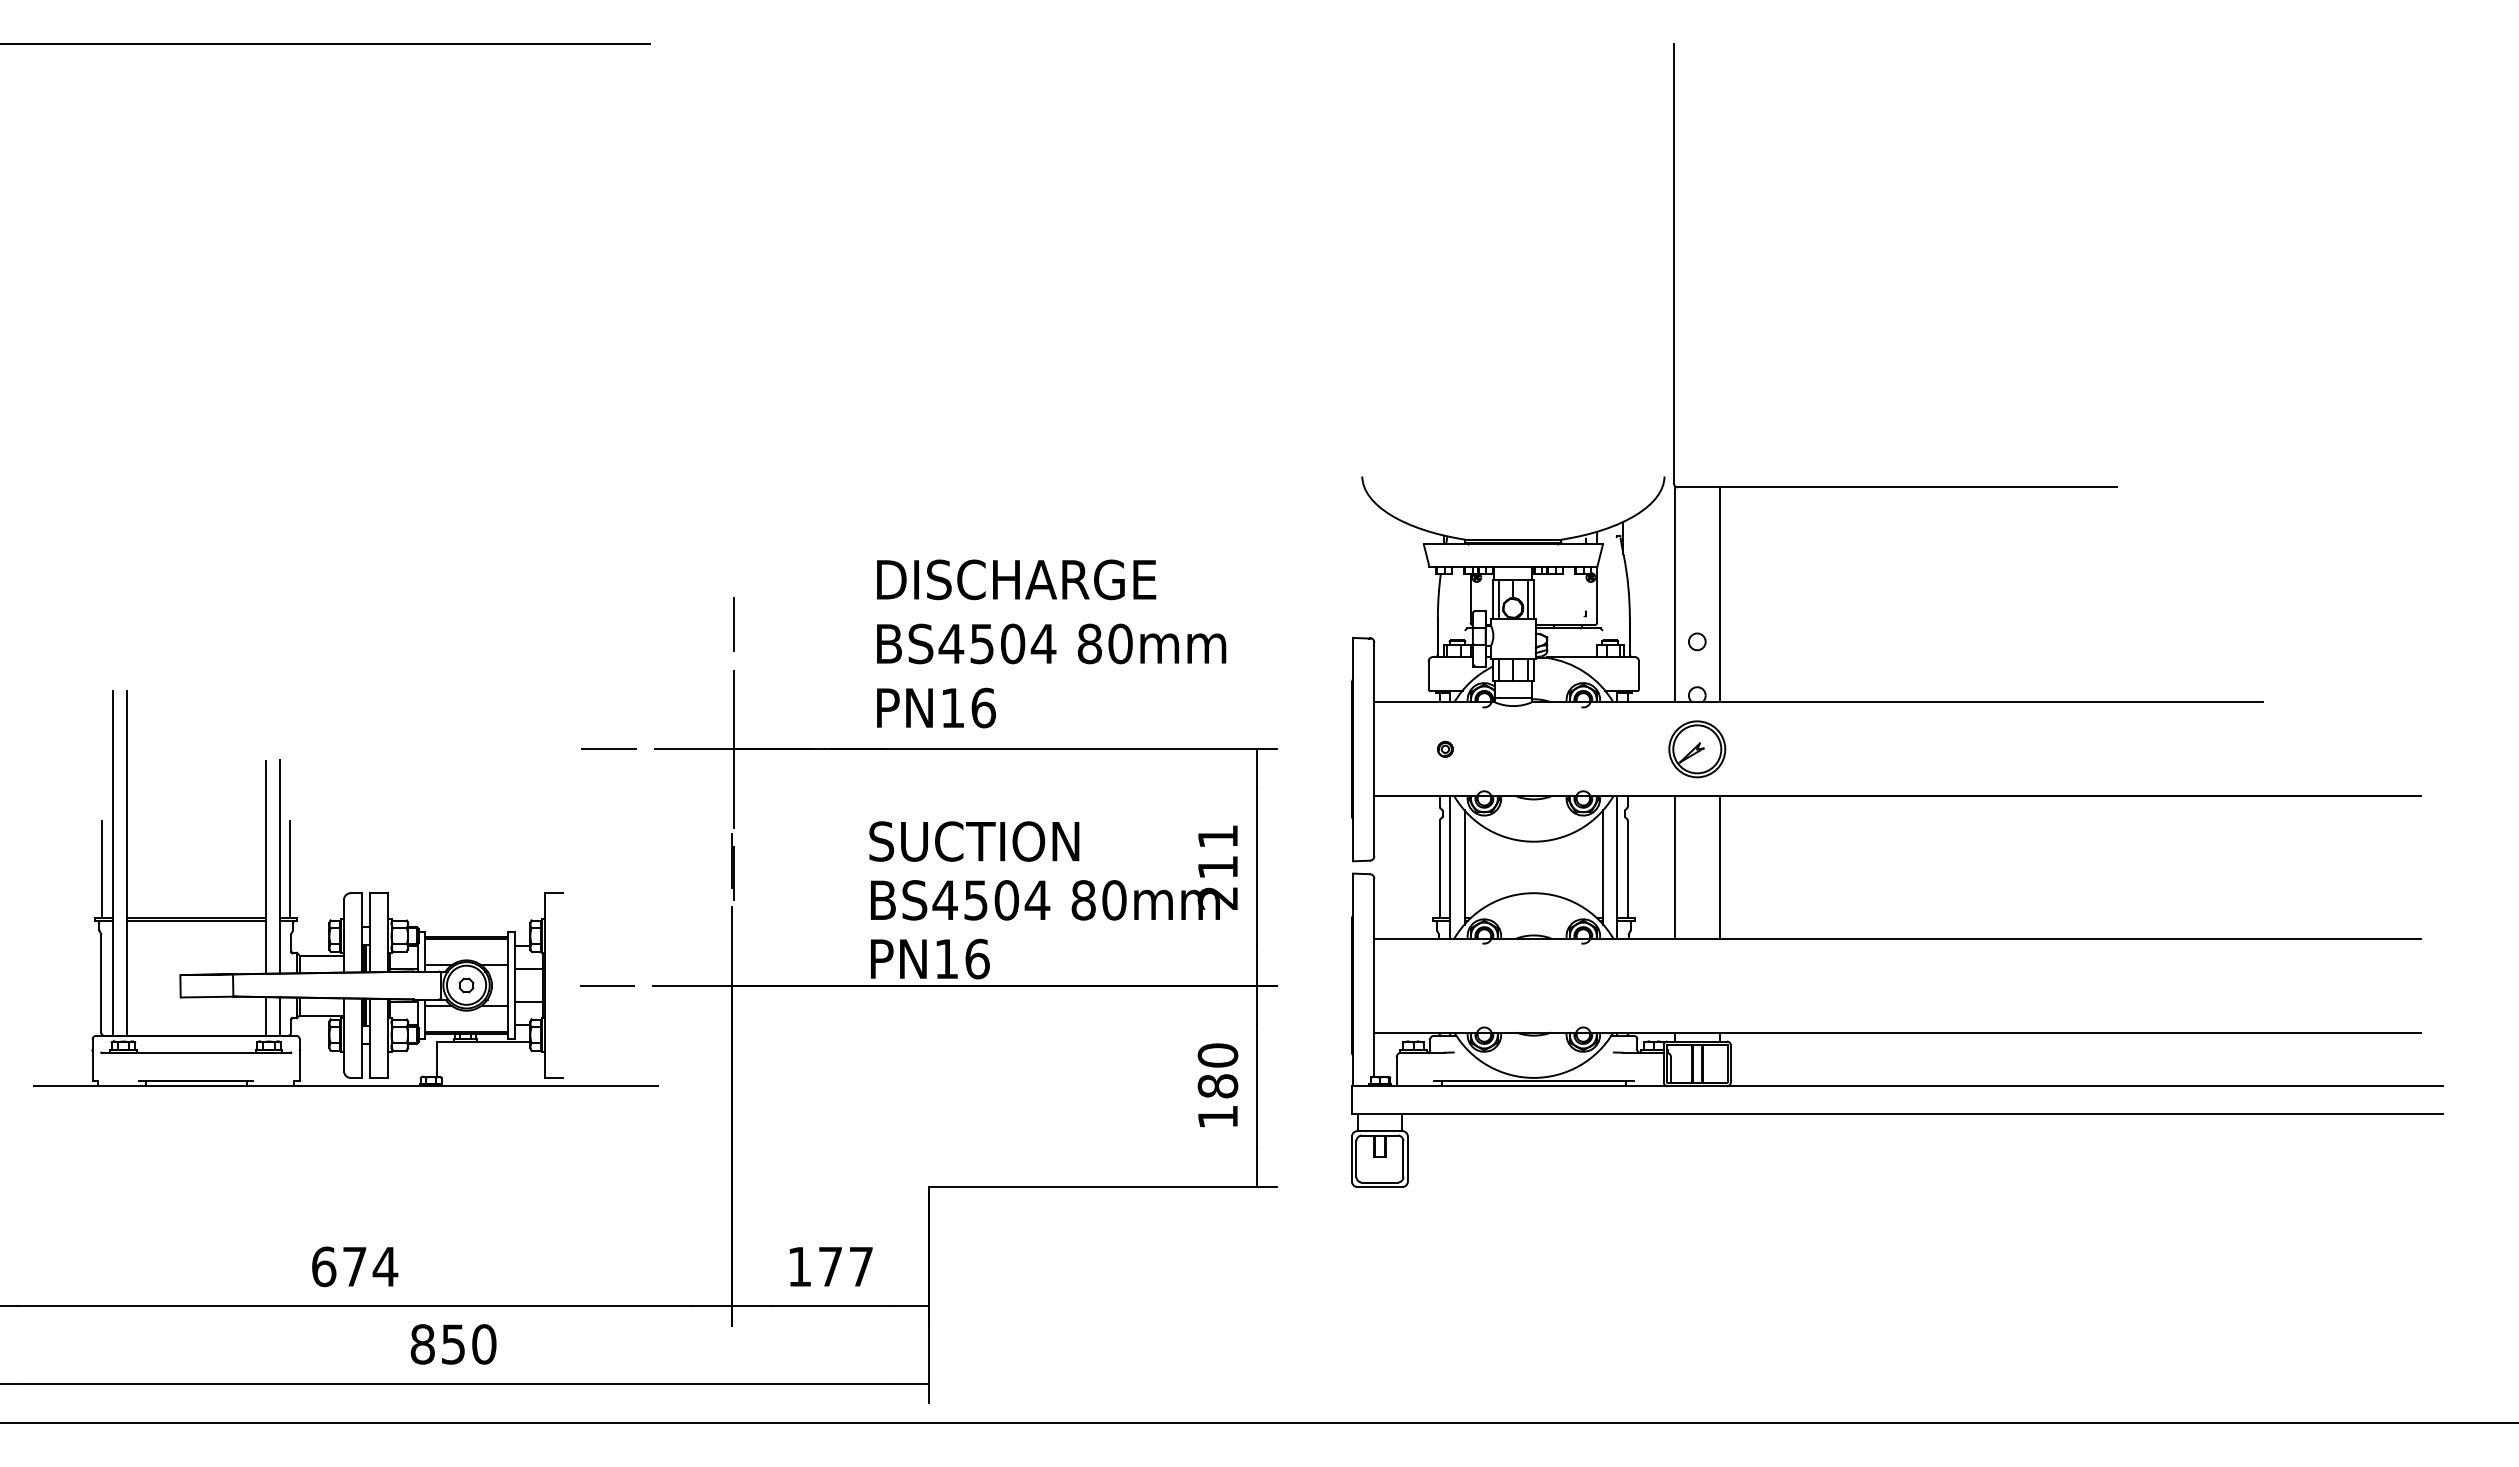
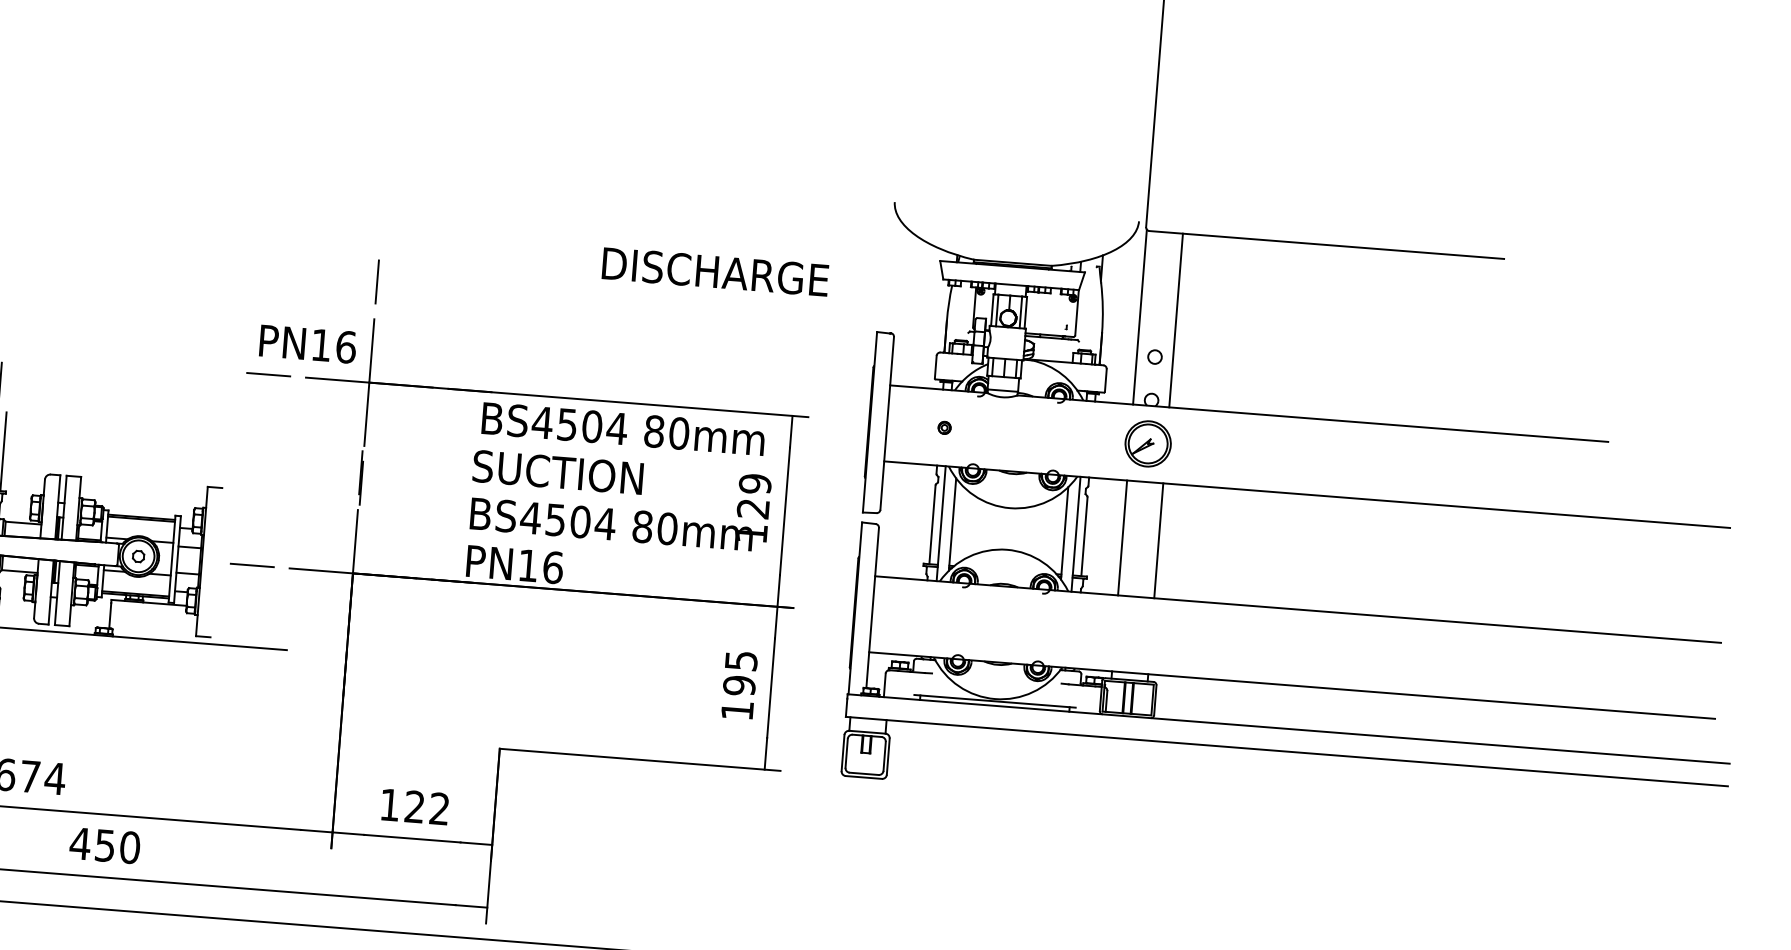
text: (1016, 579) -> (715, 271), moved
text: (1051, 643) -> (623, 428), moved
text: (936, 707) -> (308, 343), moved
text: (1217, 866) -> (753, 508), 211 -> 129
text: (1217, 1070) -> (740, 672), 180 -> 195
text: (845, 1266) -> (426, 807), 177 -> 122
text: (422, 1344) -> (80, 843), 850 -> 450

